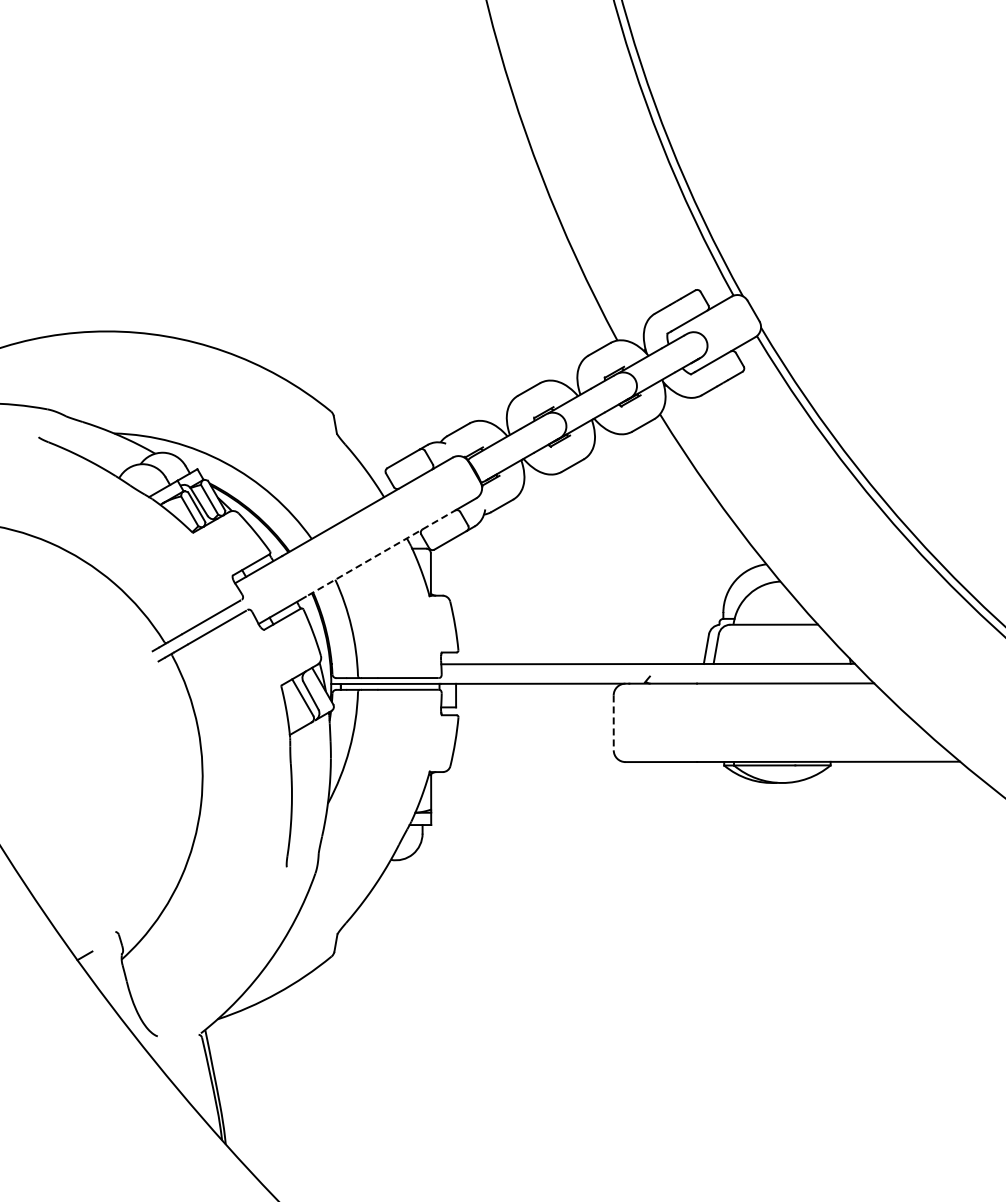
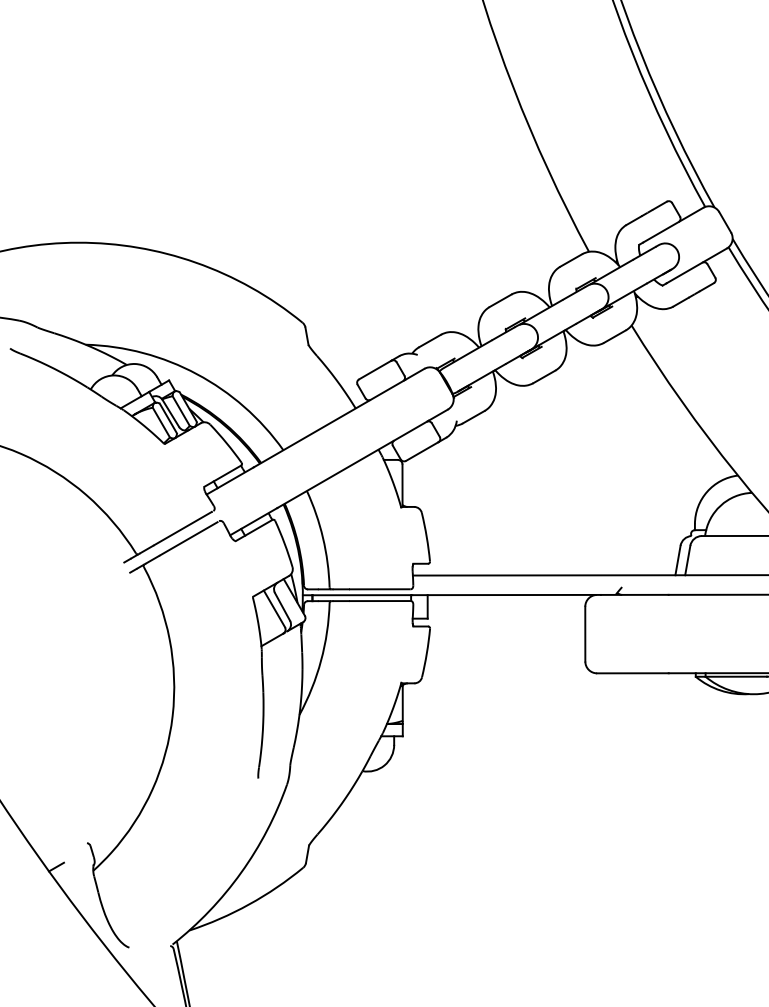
line: (381, 553) -> (353, 464), dashed -> solid
line: (613, 723) -> (585, 634), dashed -> solid

